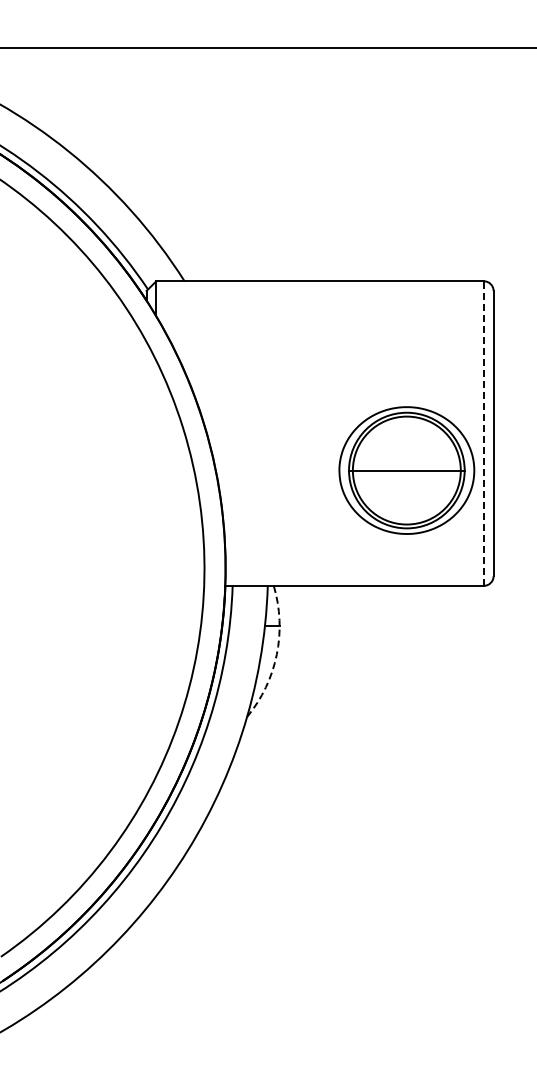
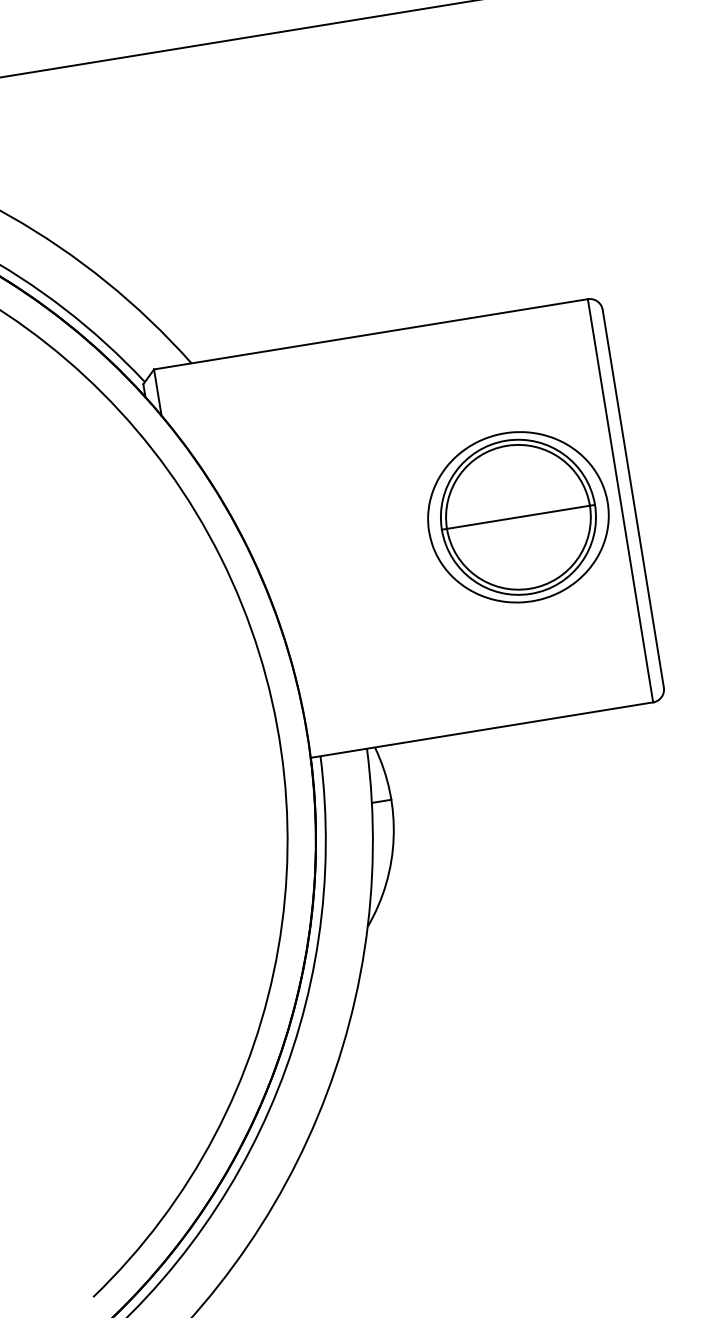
line: (483, 433) -> (619, 500), dashed -> solid
part: (406, 470) -> (517, 517), moved
arc: (276, 654) -> (393, 837), dashed -> solid

